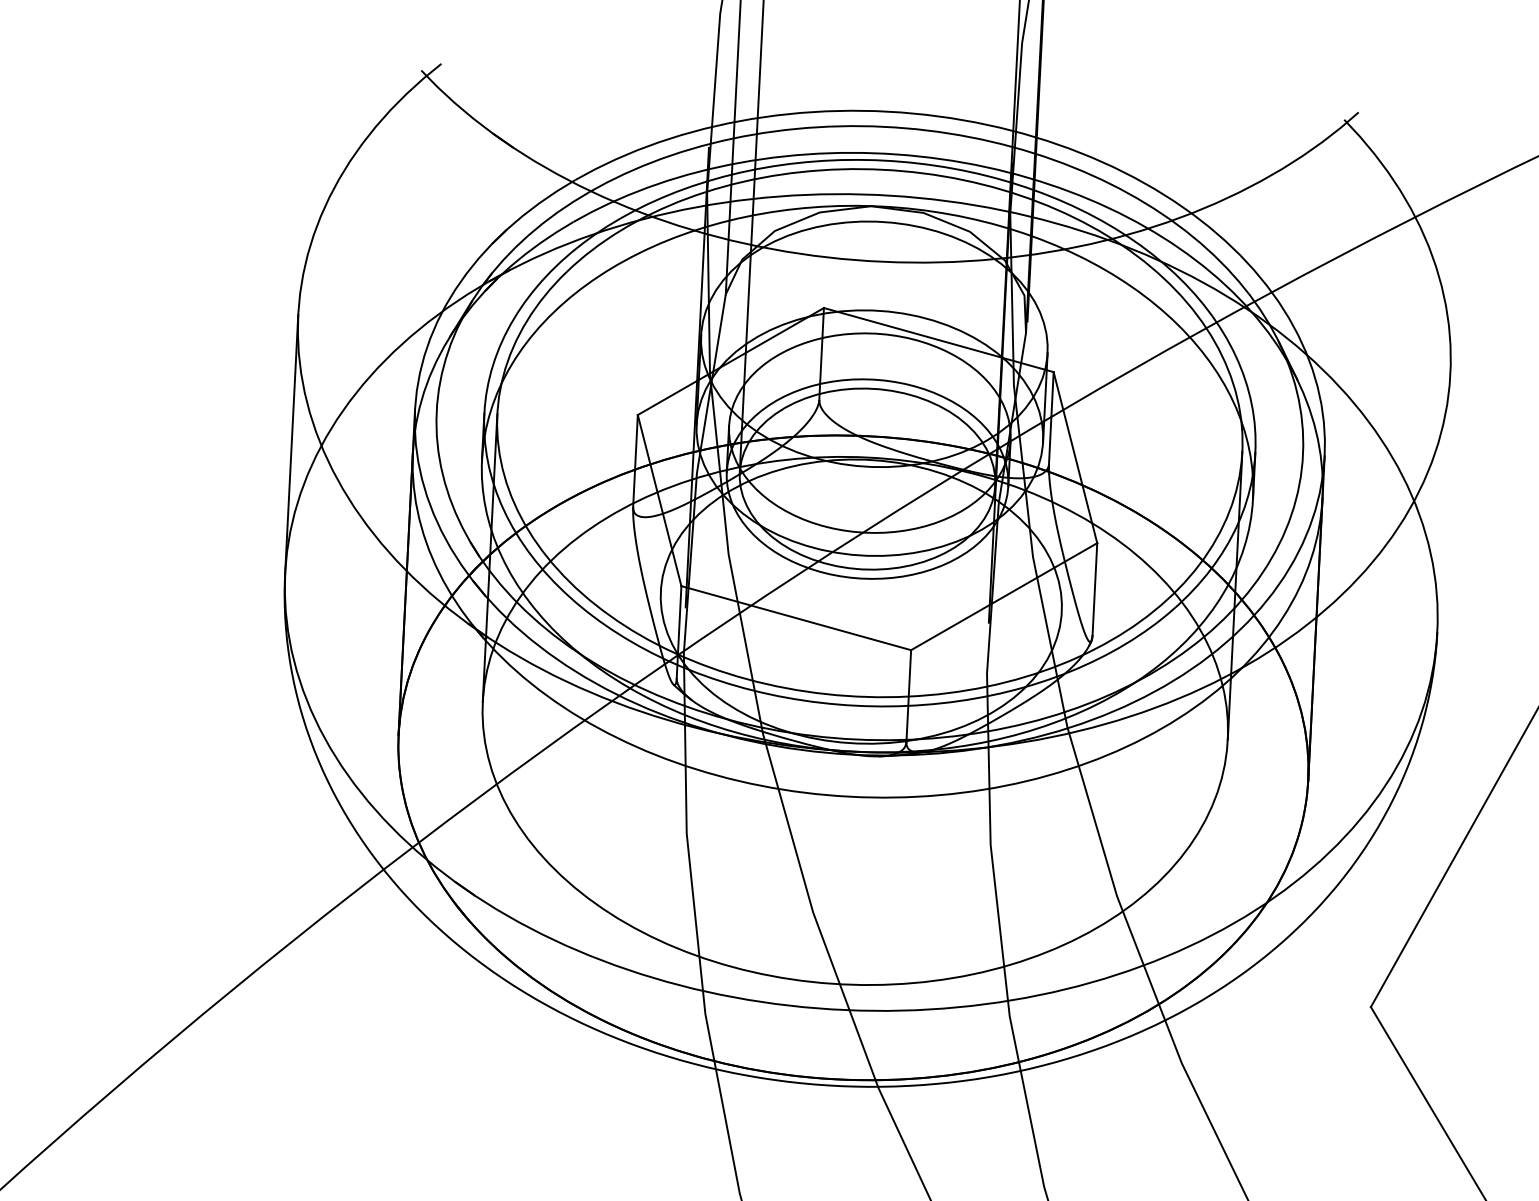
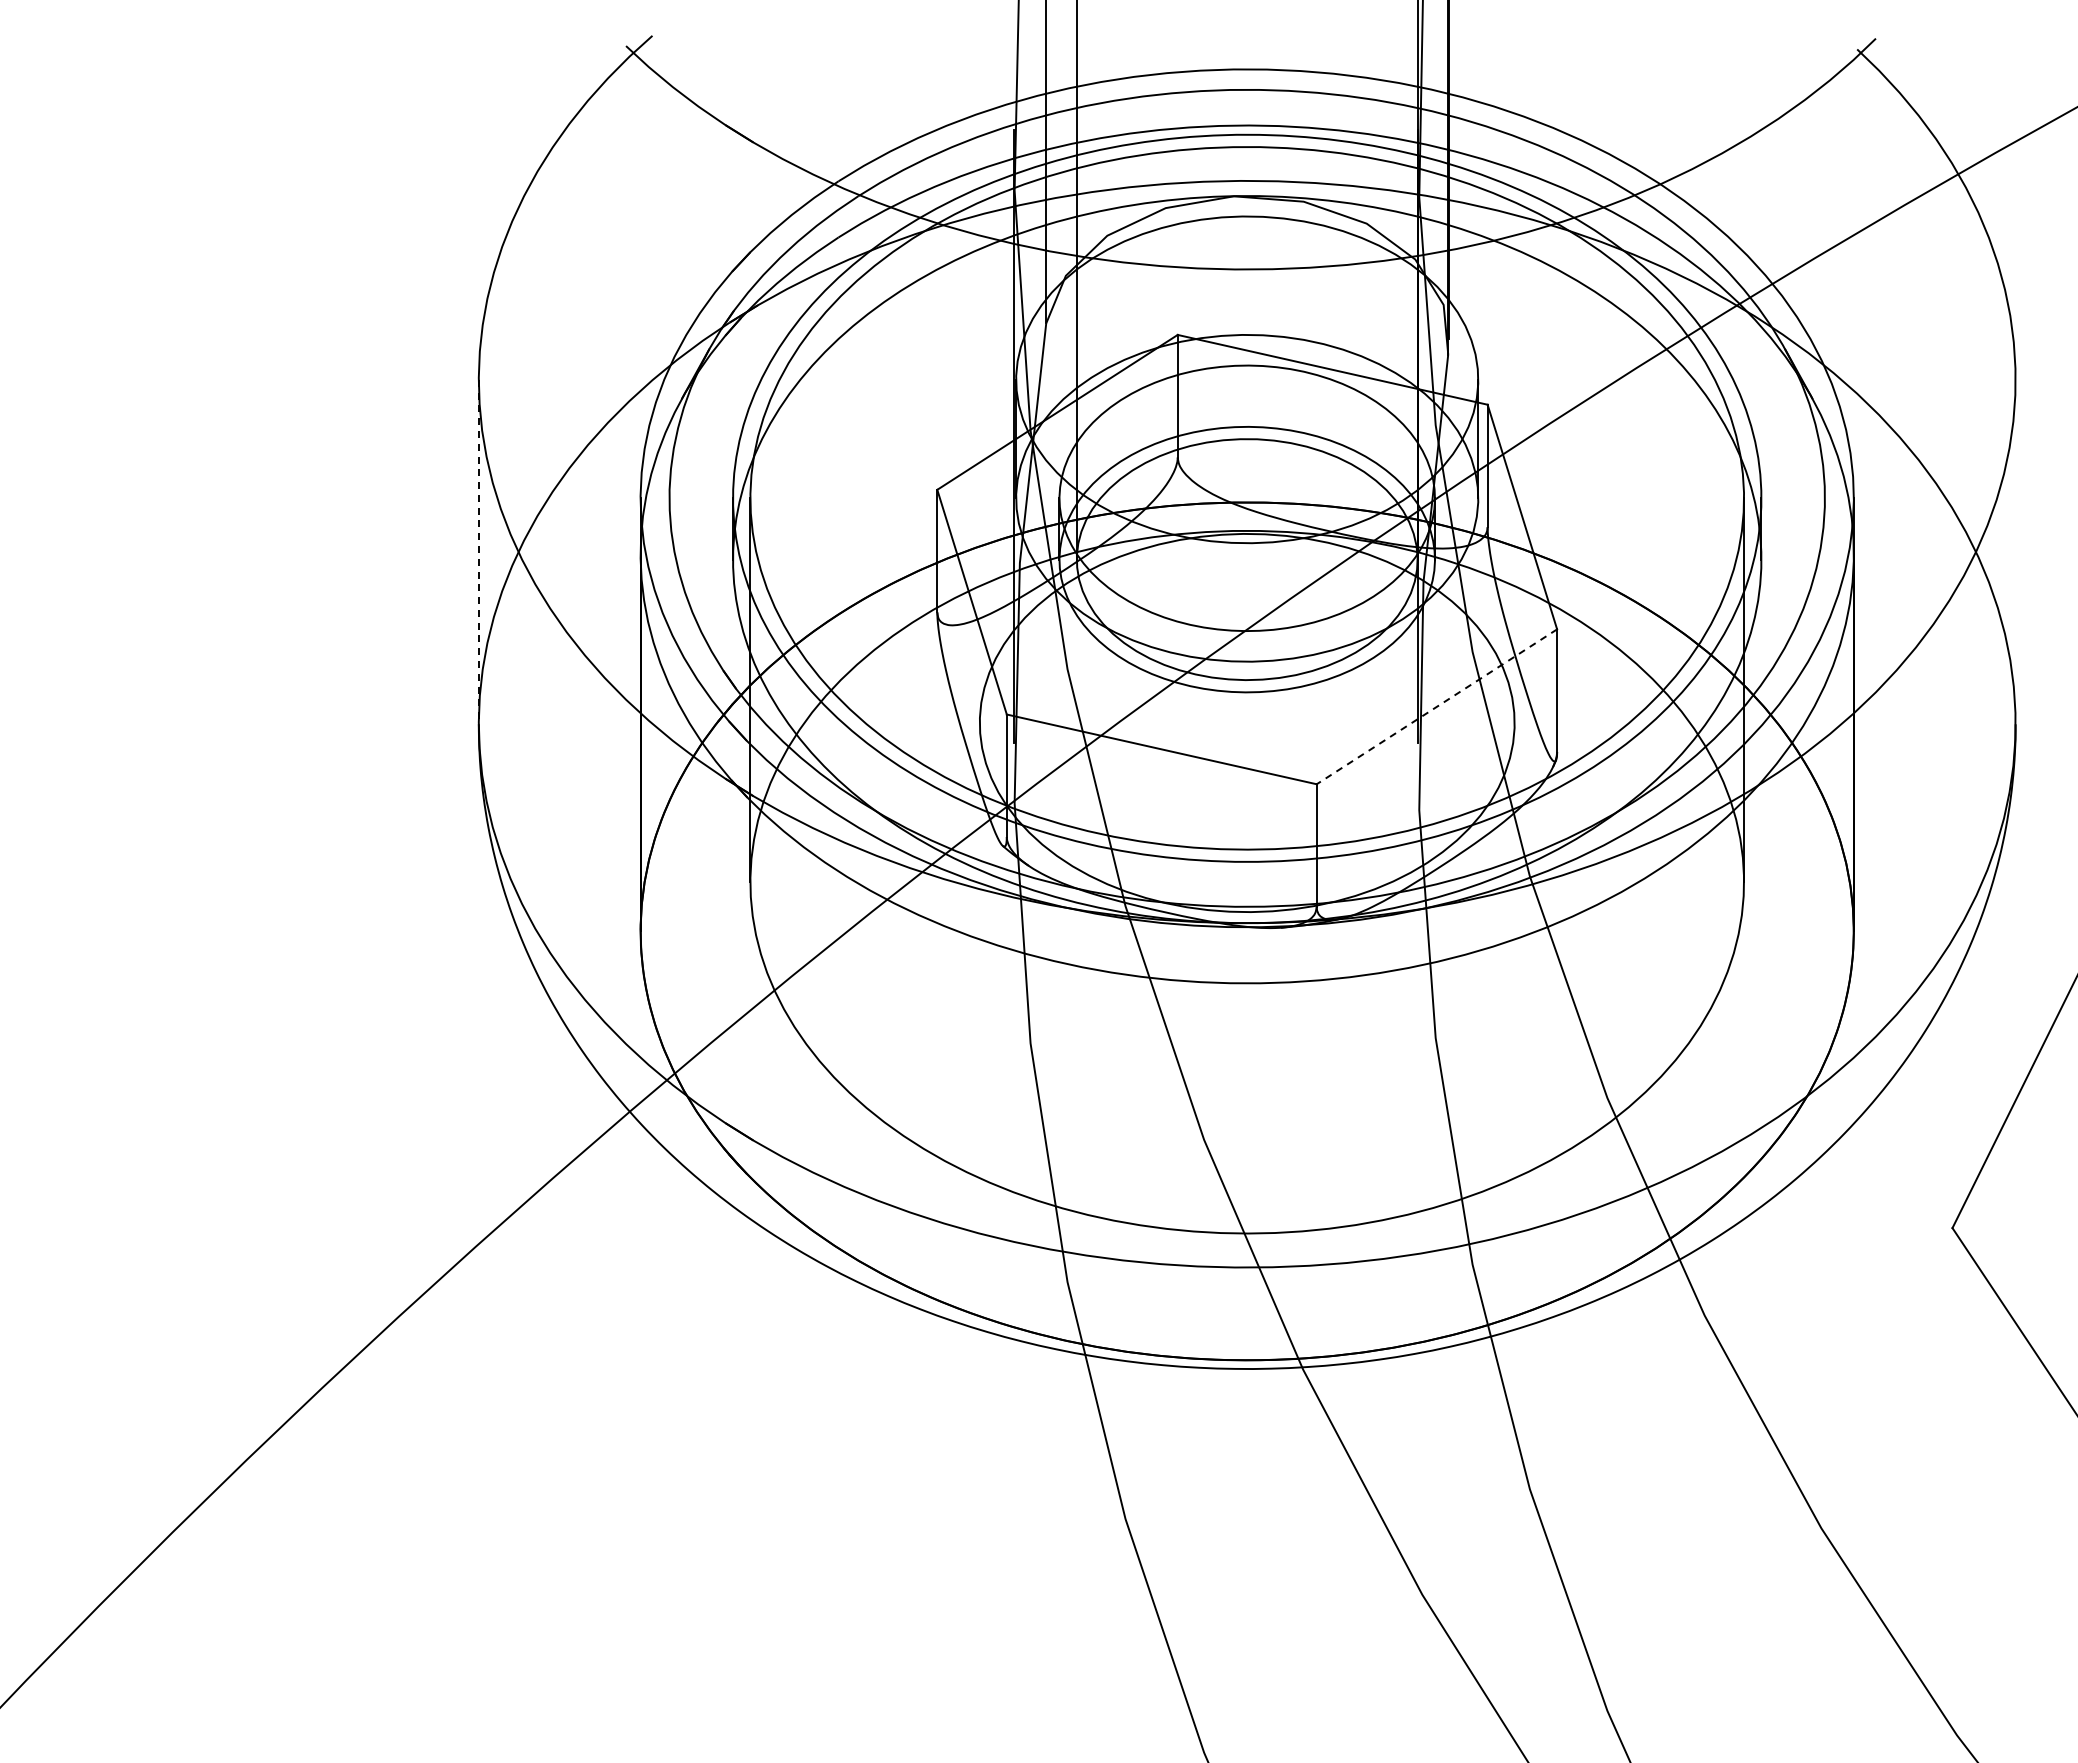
line: (291, 444) -> (478, 552), solid -> dashed
line: (1003, 596) -> (1436, 706), solid -> dashed

